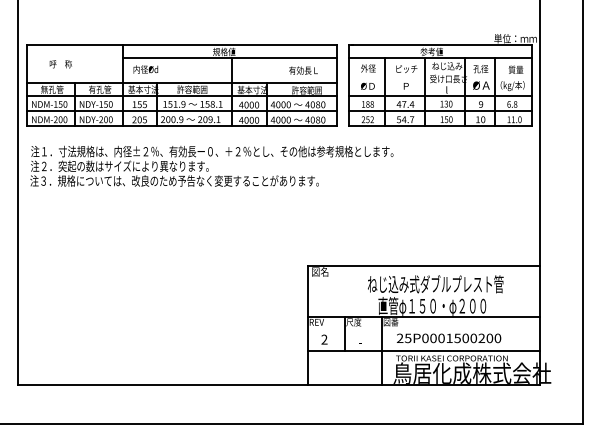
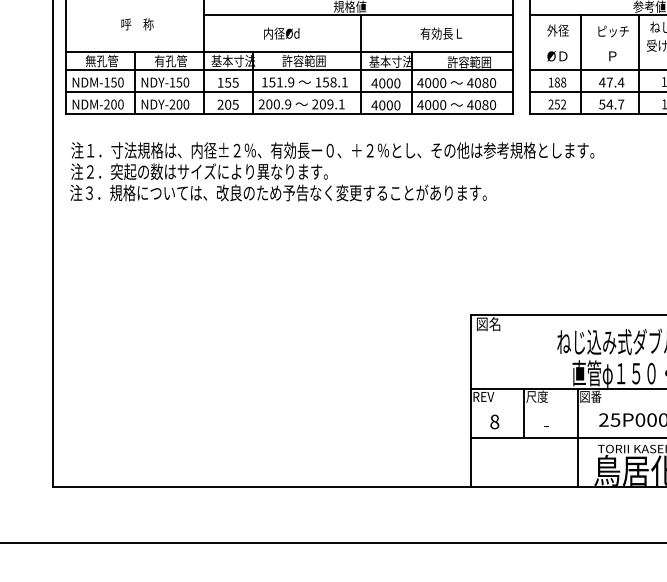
text: (60, 64) -> (136, 24), moved
text: (145, 69) -> (281, 33), moved
text: (303, 70) -> (441, 33), moved
text: (324, 339) -> (494, 421), 2 -> 8

